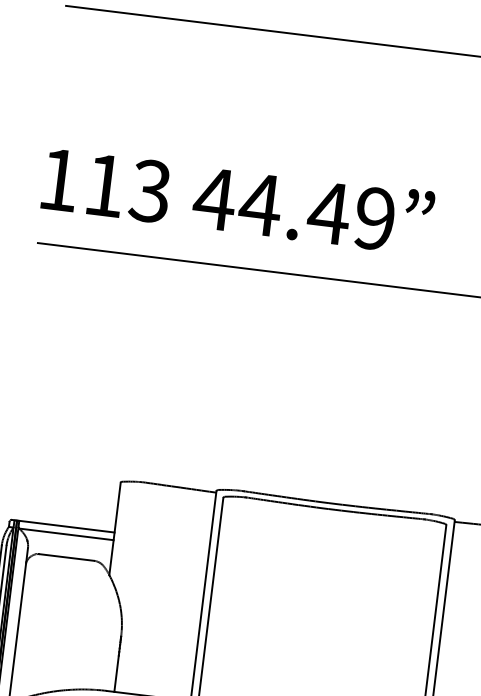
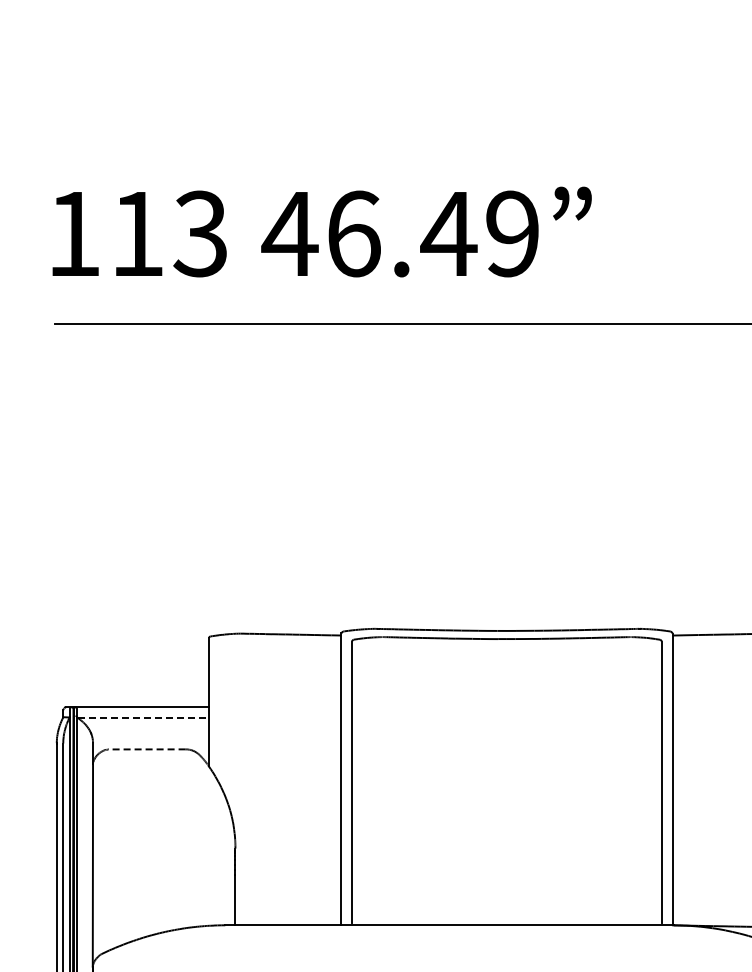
text: (260, 204) -> (353, 233), 44.49 -> 46.49
line: (67, 534) -> (144, 717), solid -> dashed
line: (65, 557) -> (146, 749), solid -> dashed

